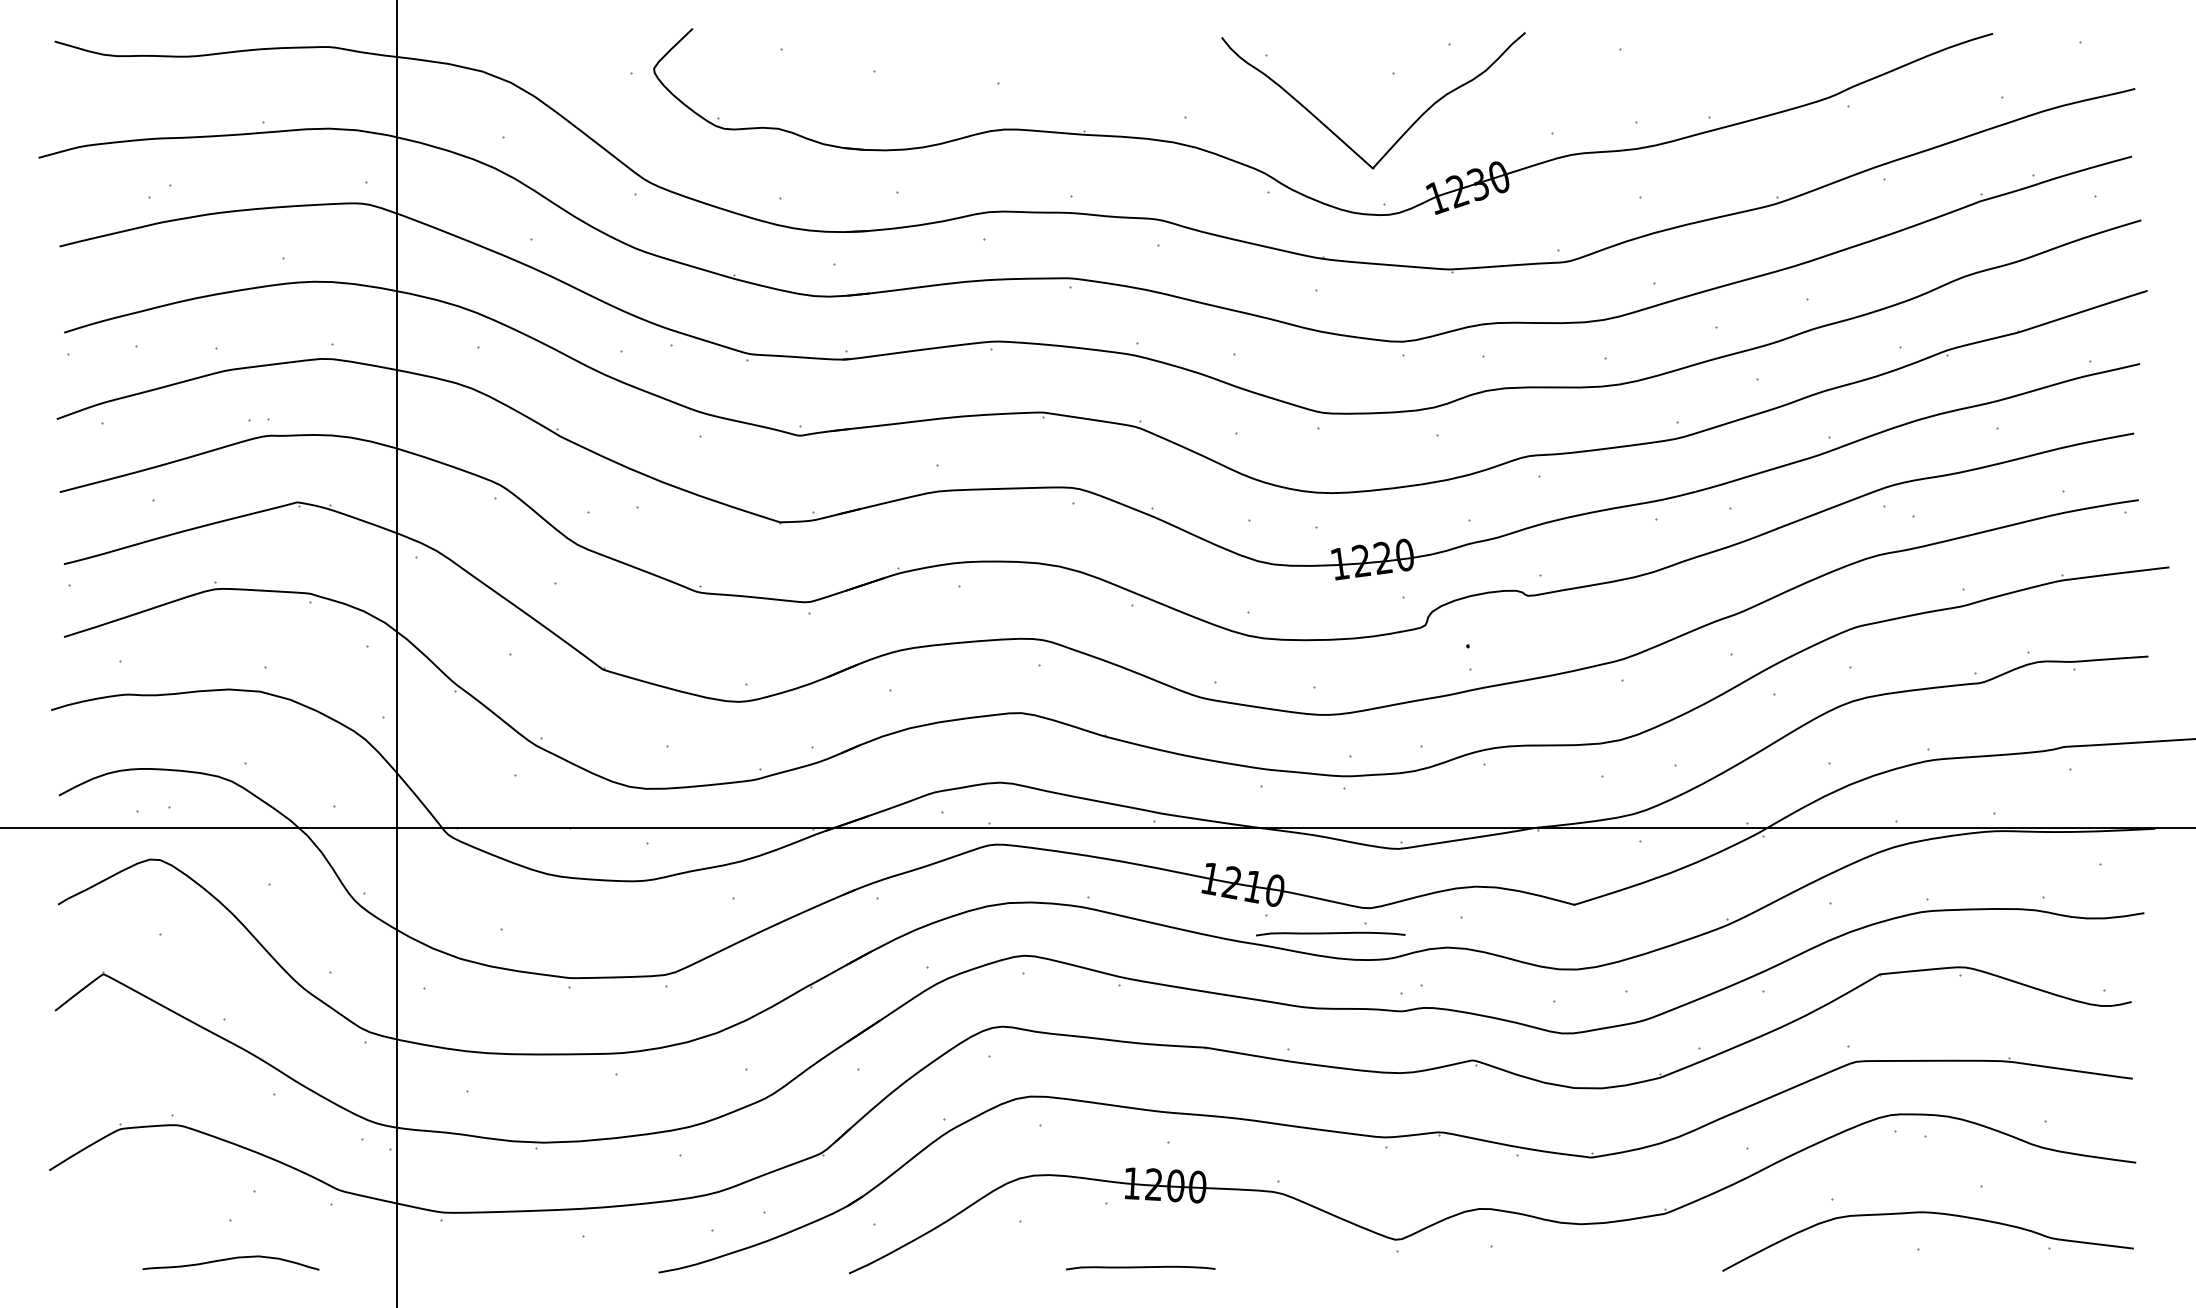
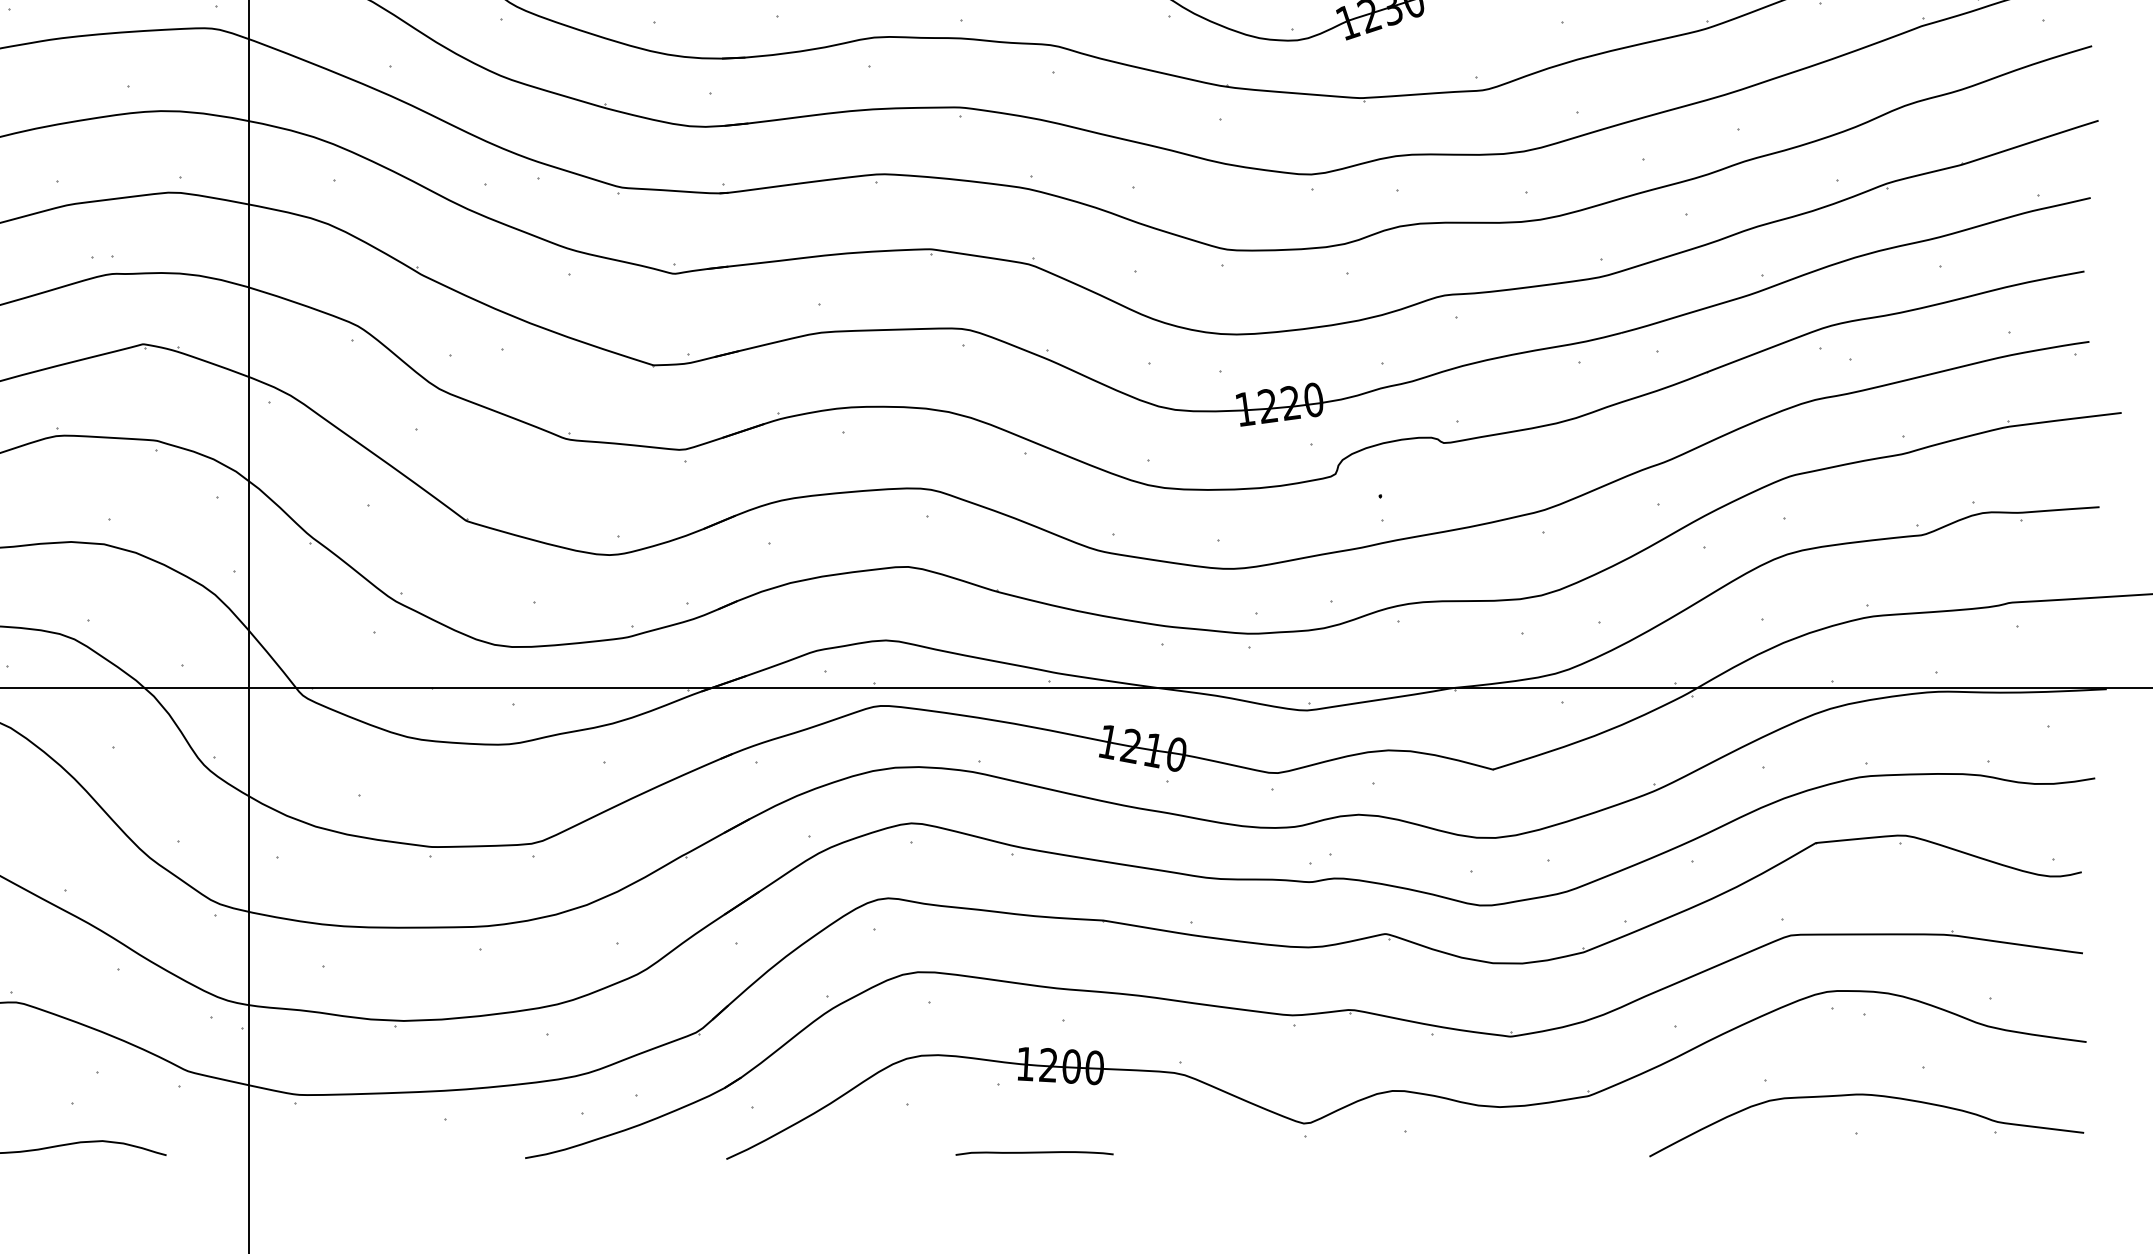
curve: (1330, 933) -> (1235, 799), removed

